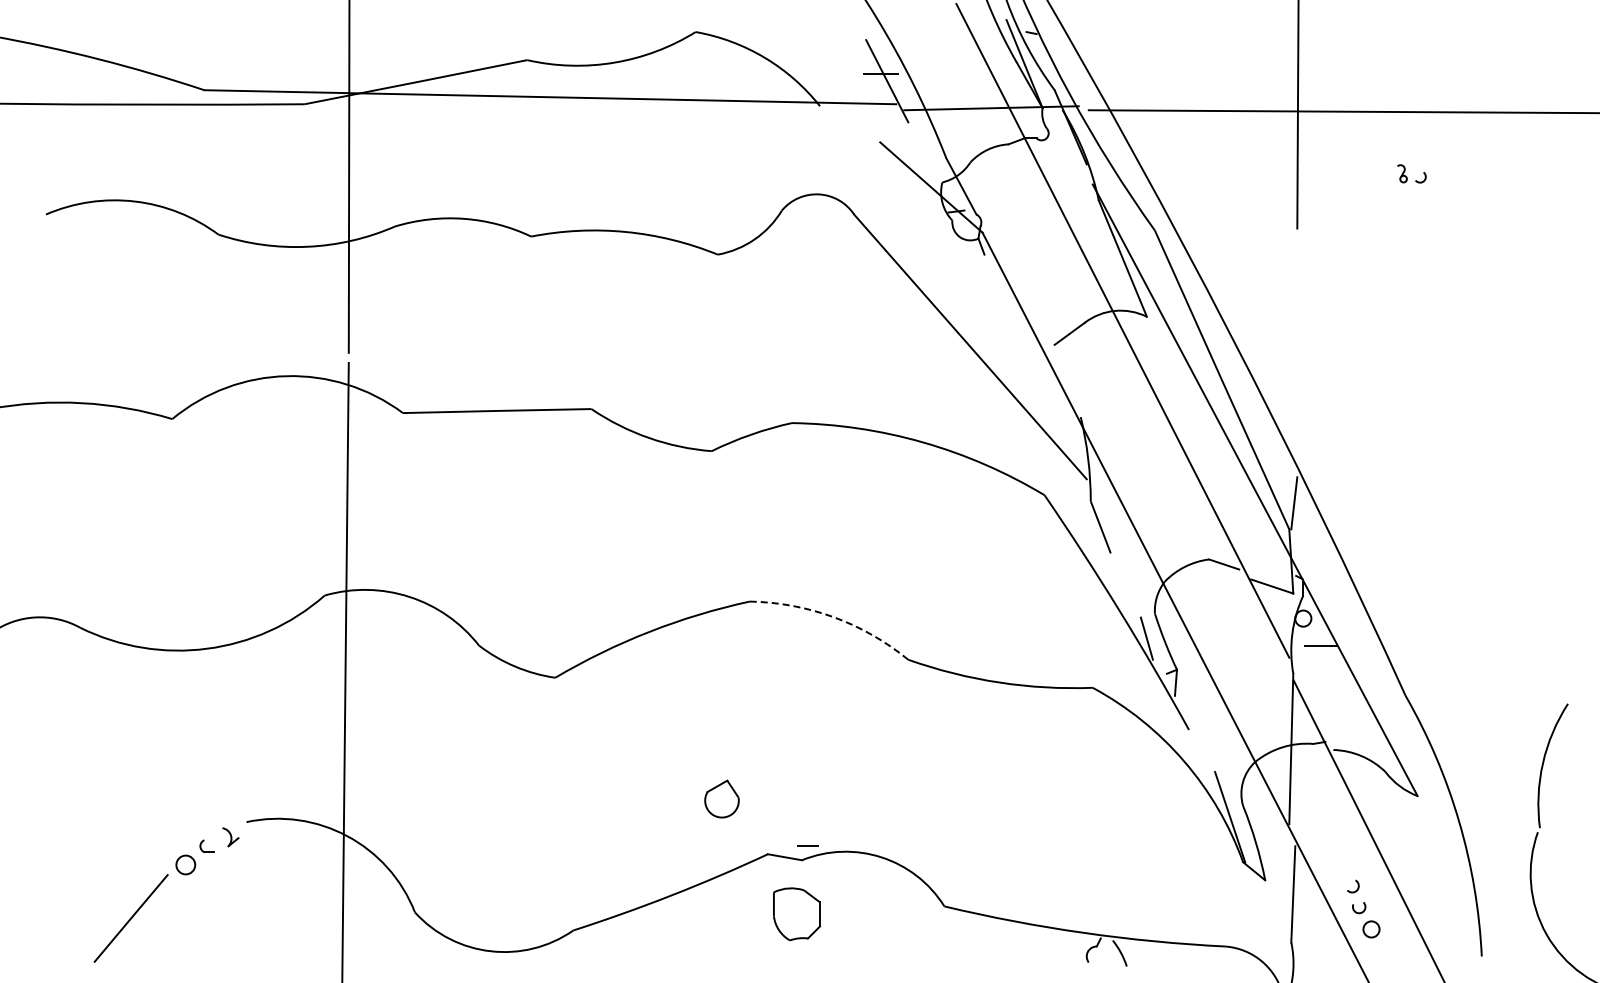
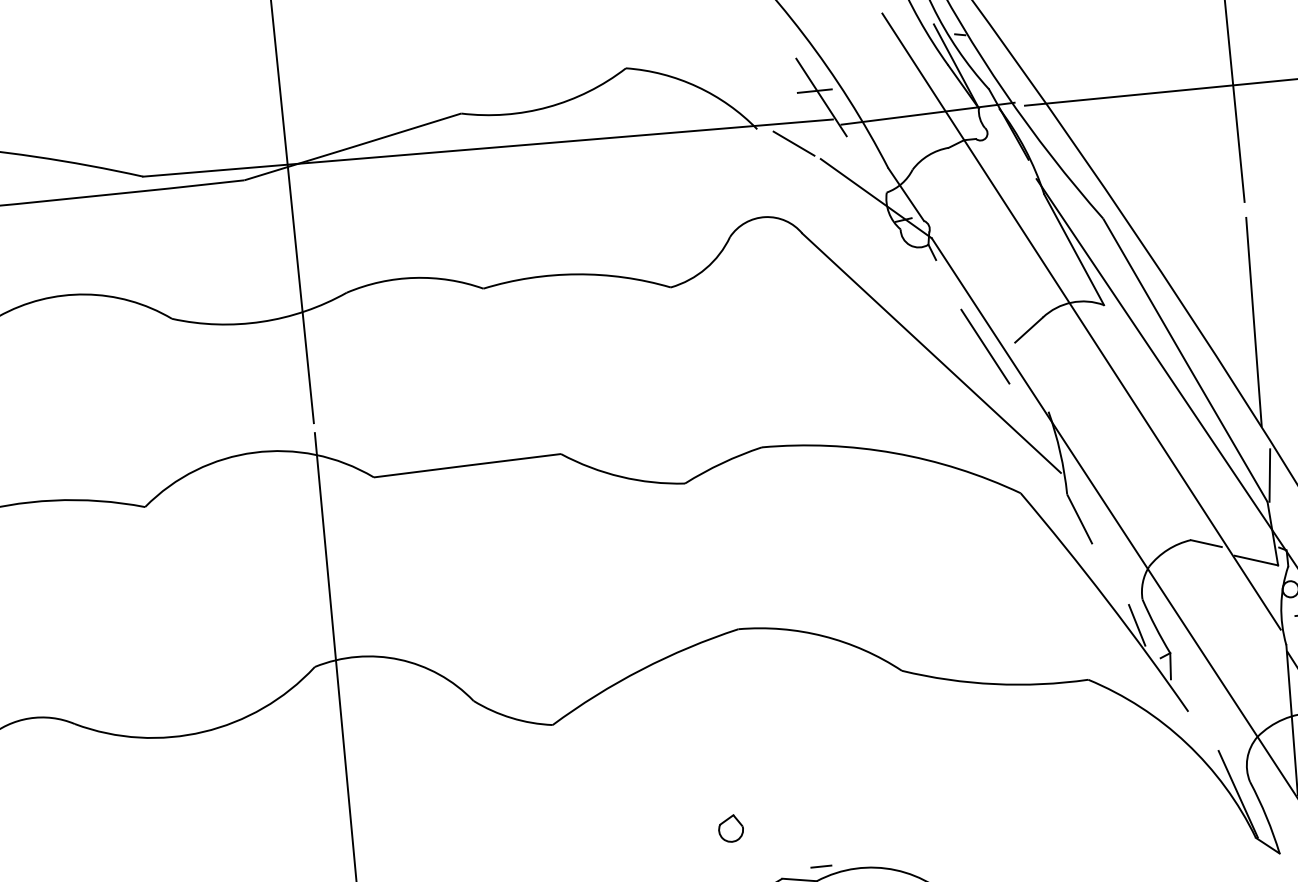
line: (855, 124) -> (794, 143), added
line: (1024, 345) -> (985, 346), added
line: (1294, 348) -> (1254, 321), added
arc: (833, 617) -> (823, 636), dashed -> solid
part: (721, 799) -> (730, 829), size x0.71

